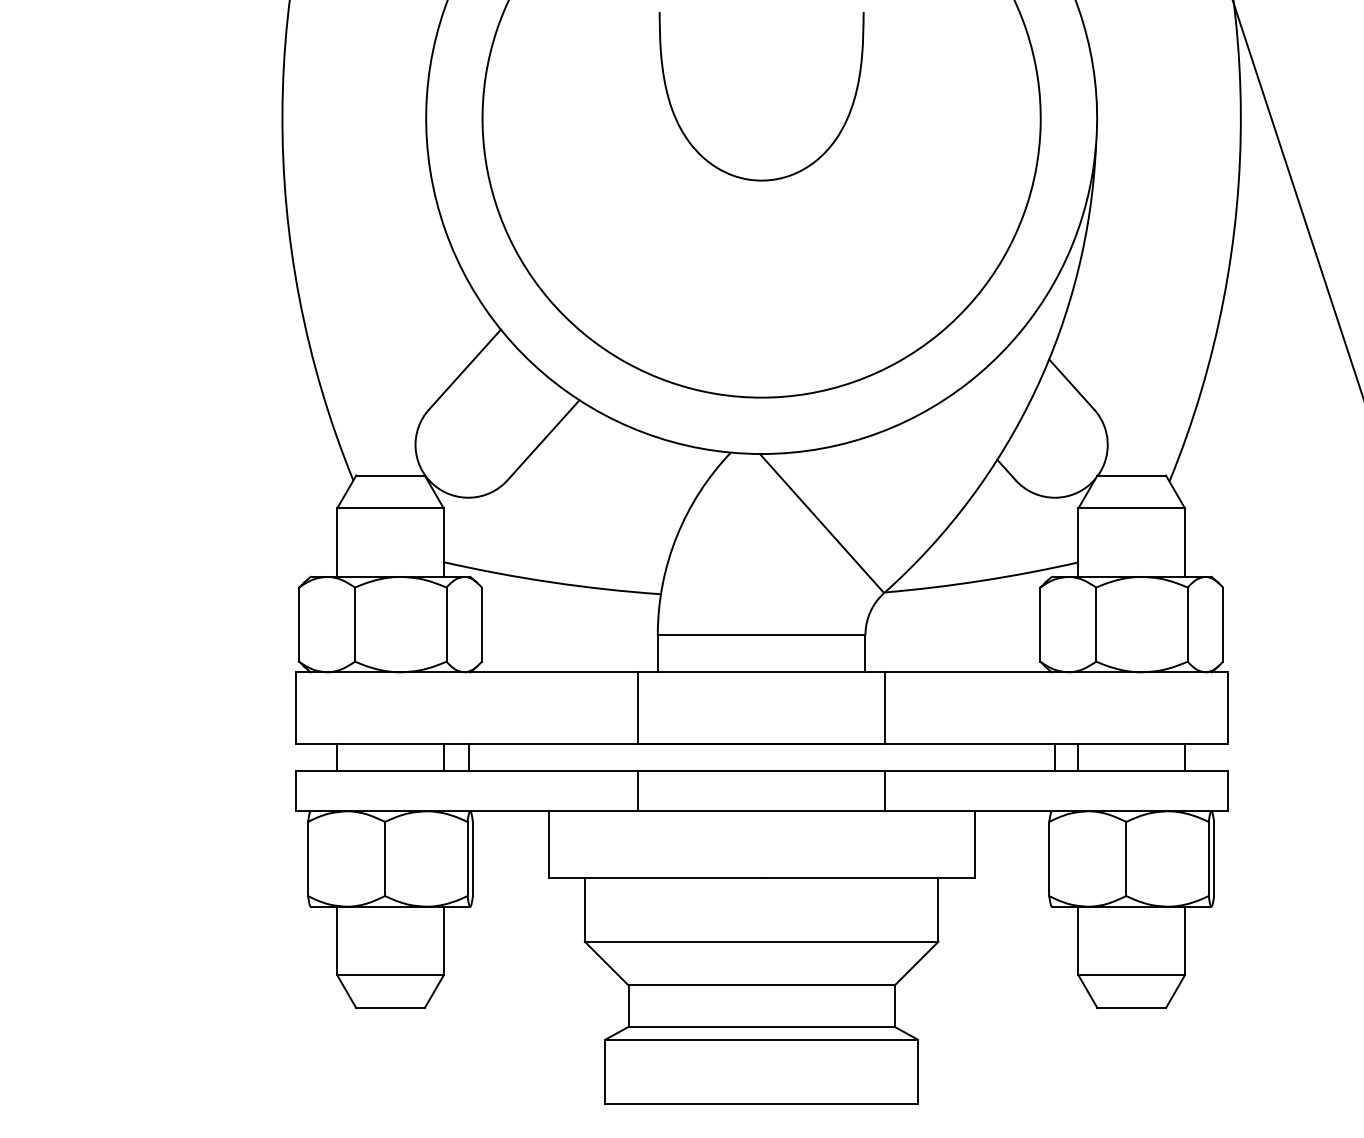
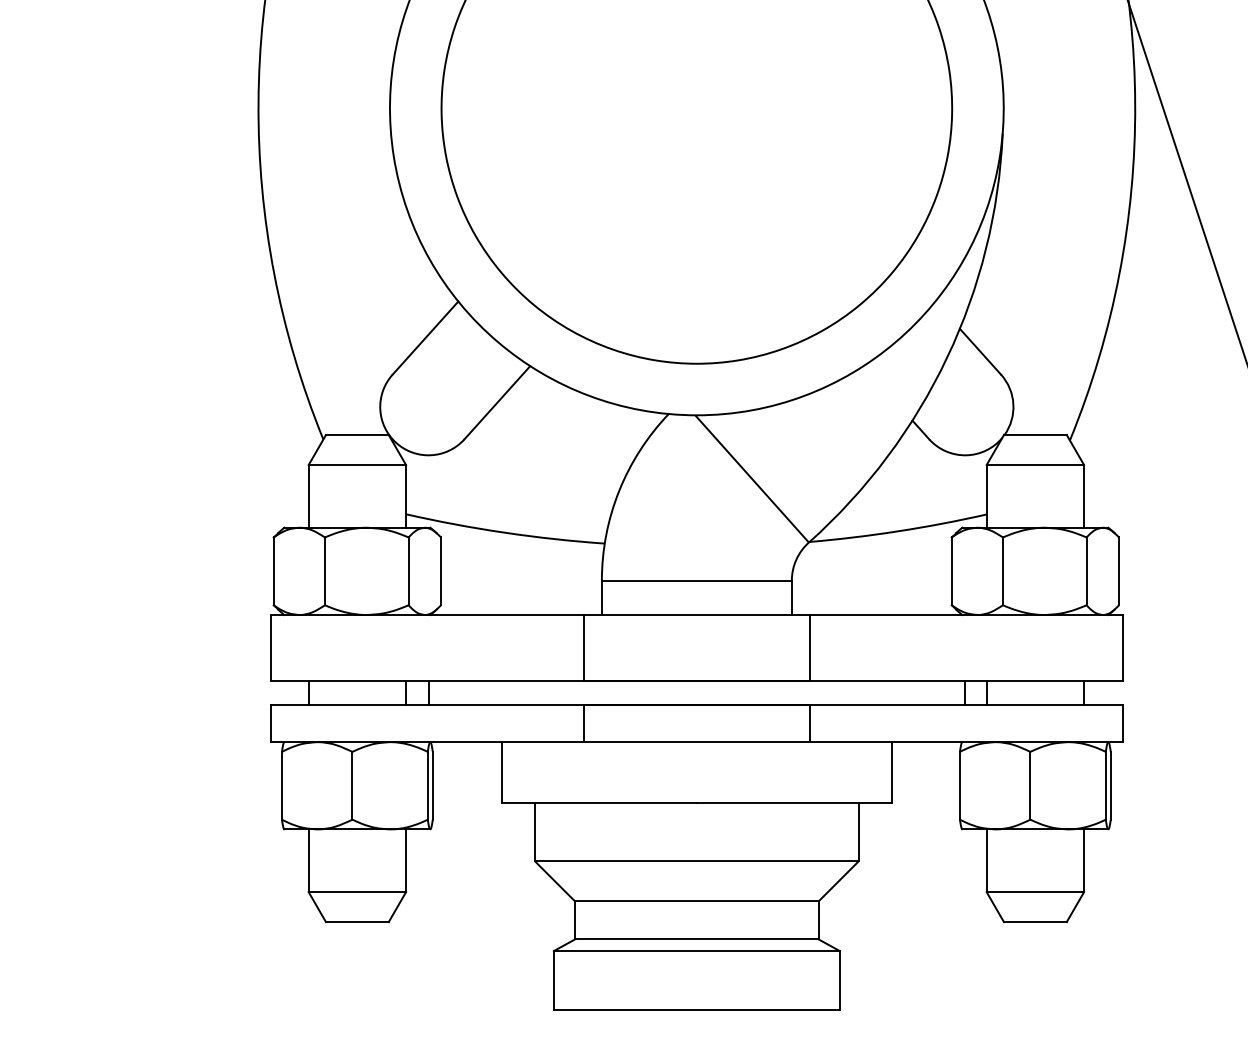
curve: (733, 174) -> (671, 159), removed

